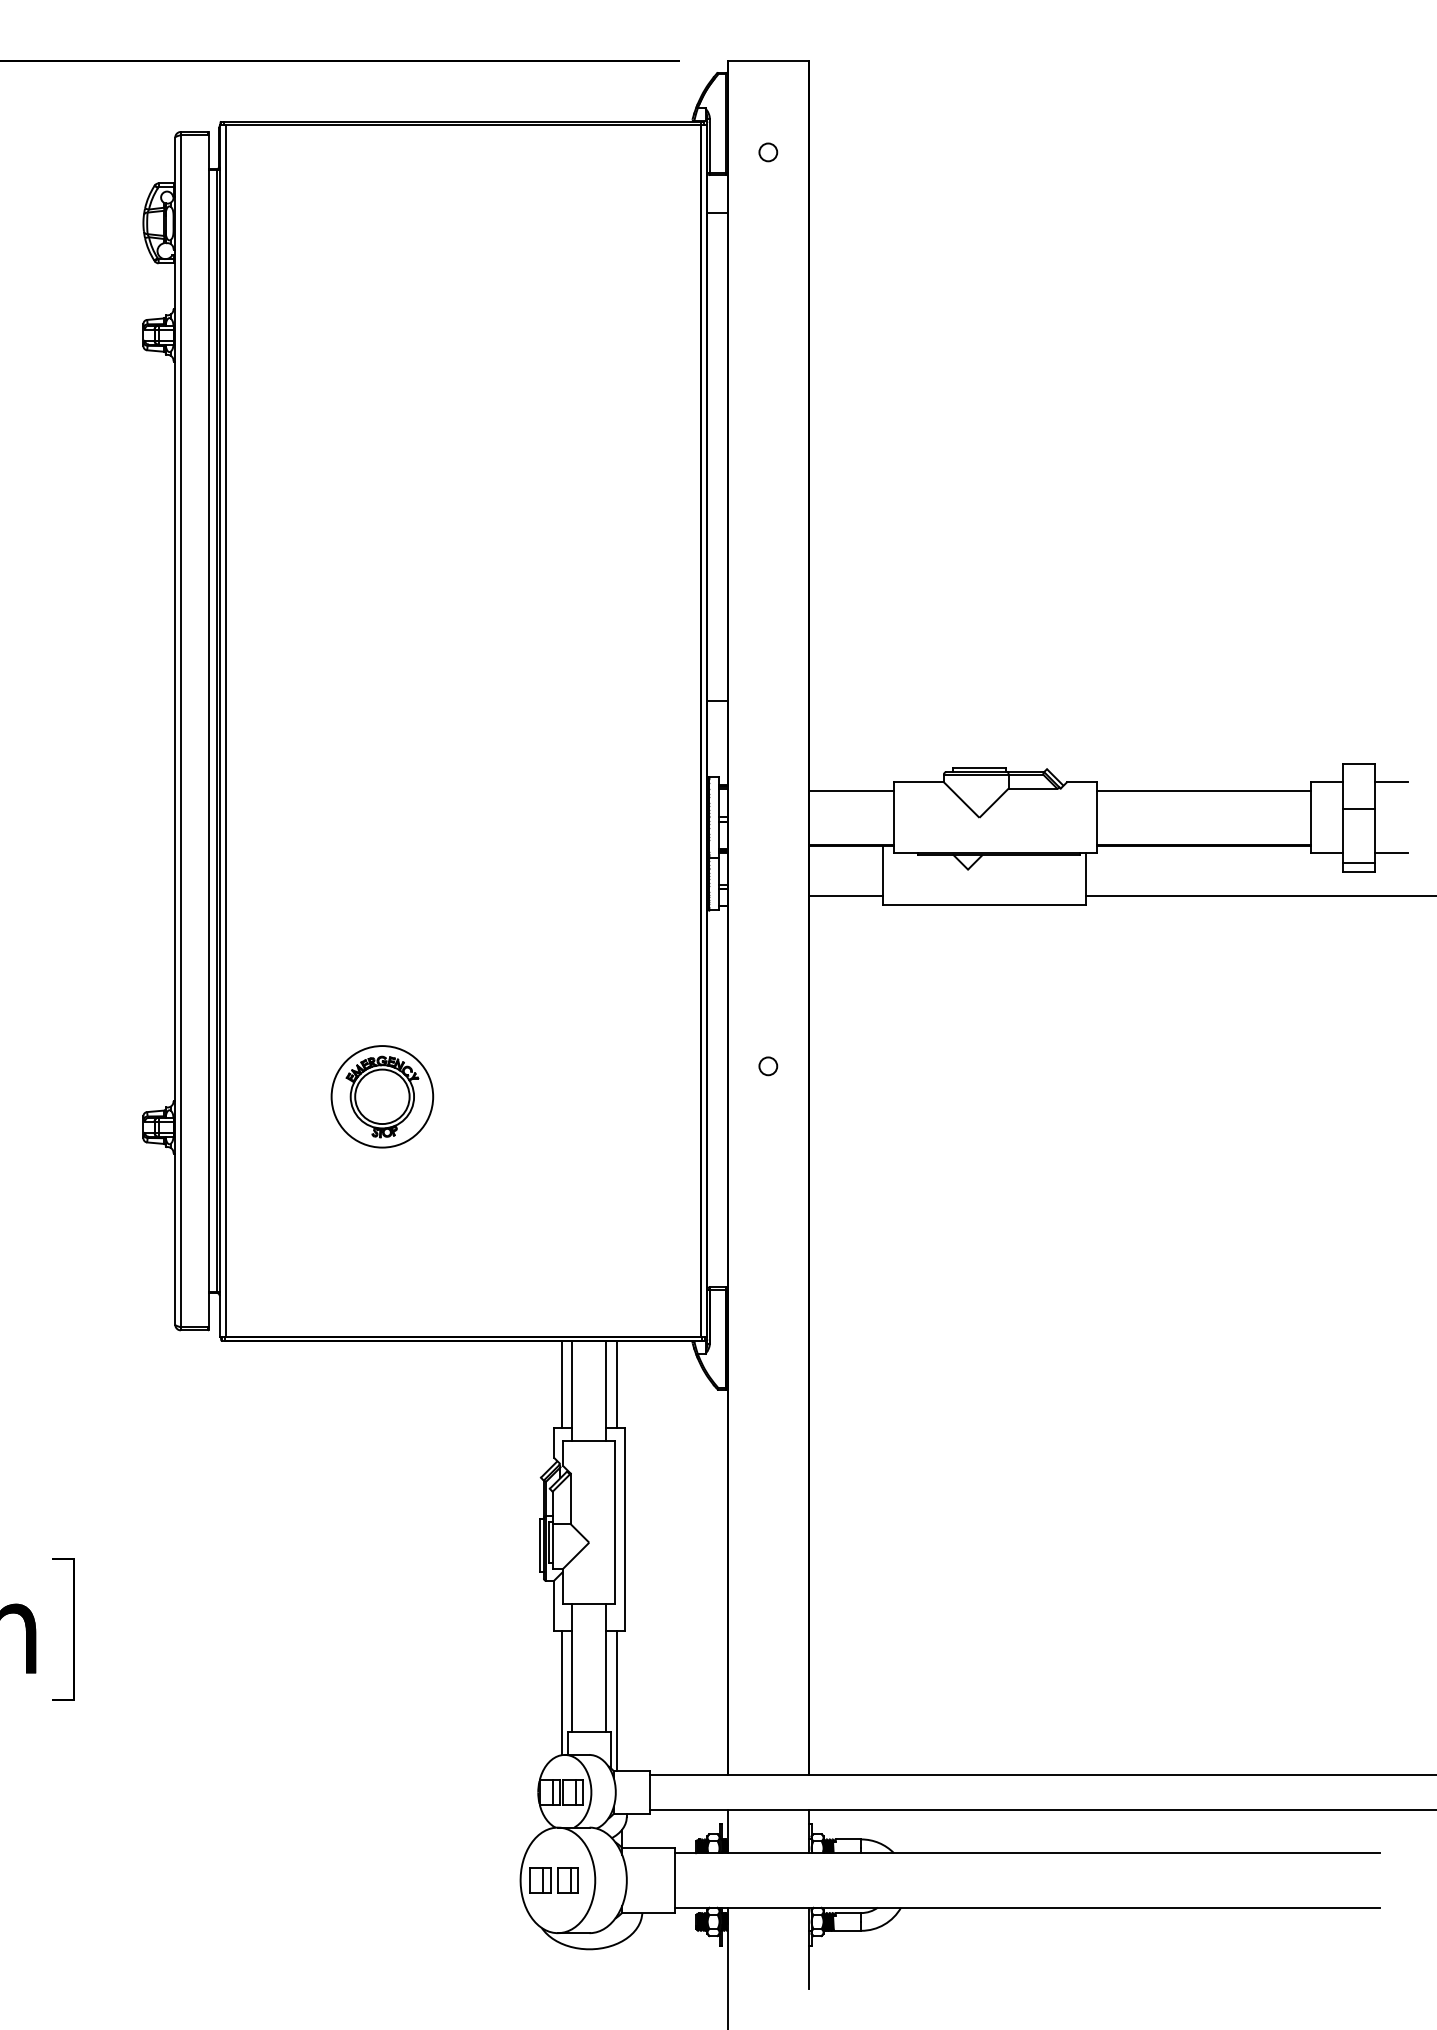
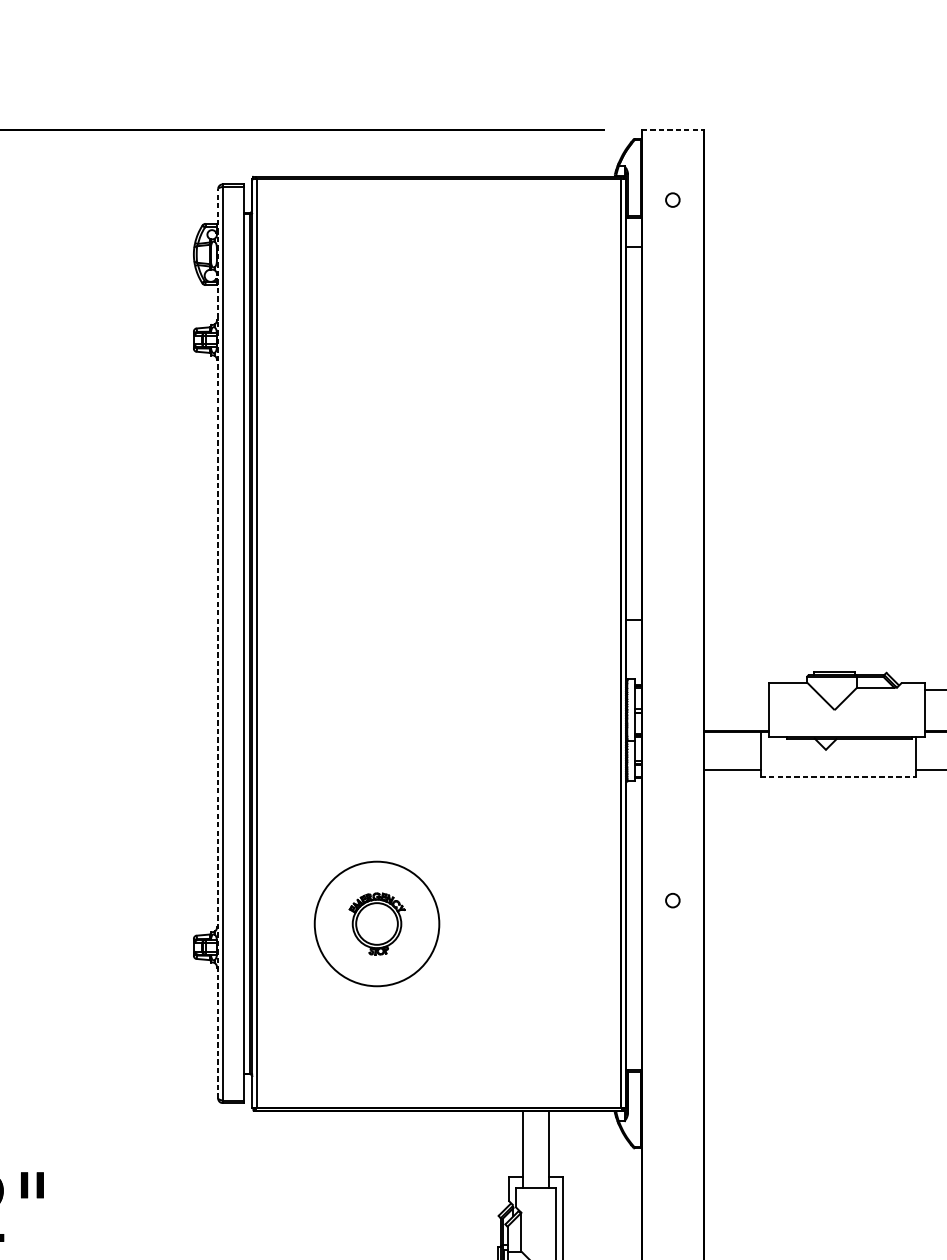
line: (768, 60) -> (672, 129), solid -> dashed
line: (175, 731) -> (218, 643), solid -> dashed
line: (851, 791) -> (736, 689), removed
line: (984, 905) -> (838, 777), solid -> dashed
circle: (382, 1096) -> (377, 923), size x1.6
line: (562, 1383) -> (515, 1143), removed
line: (616, 1383) -> (556, 1143), removed

